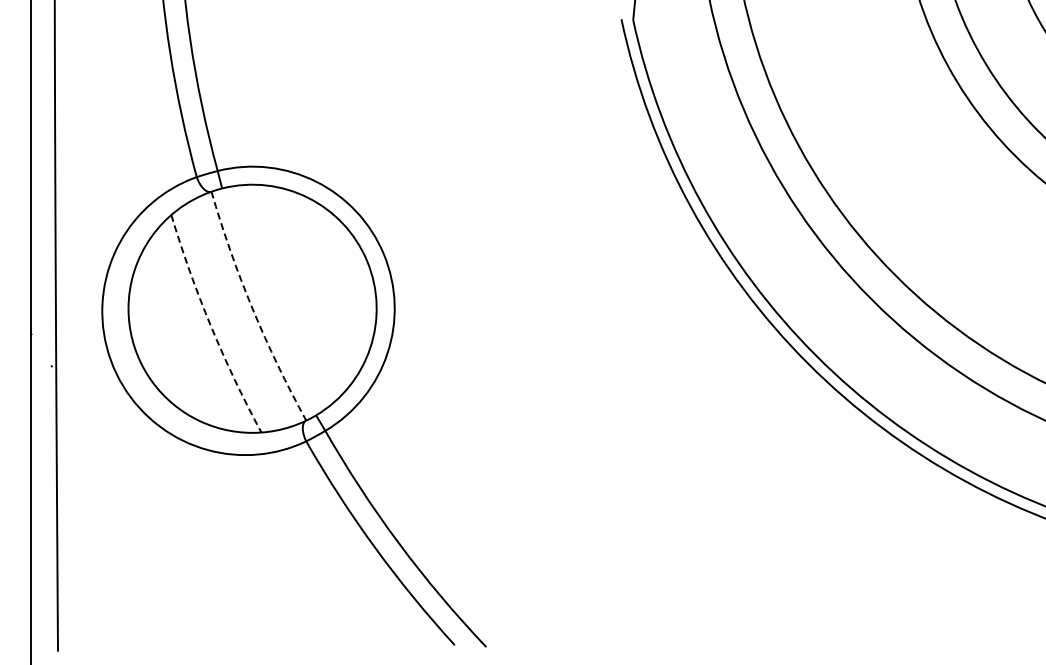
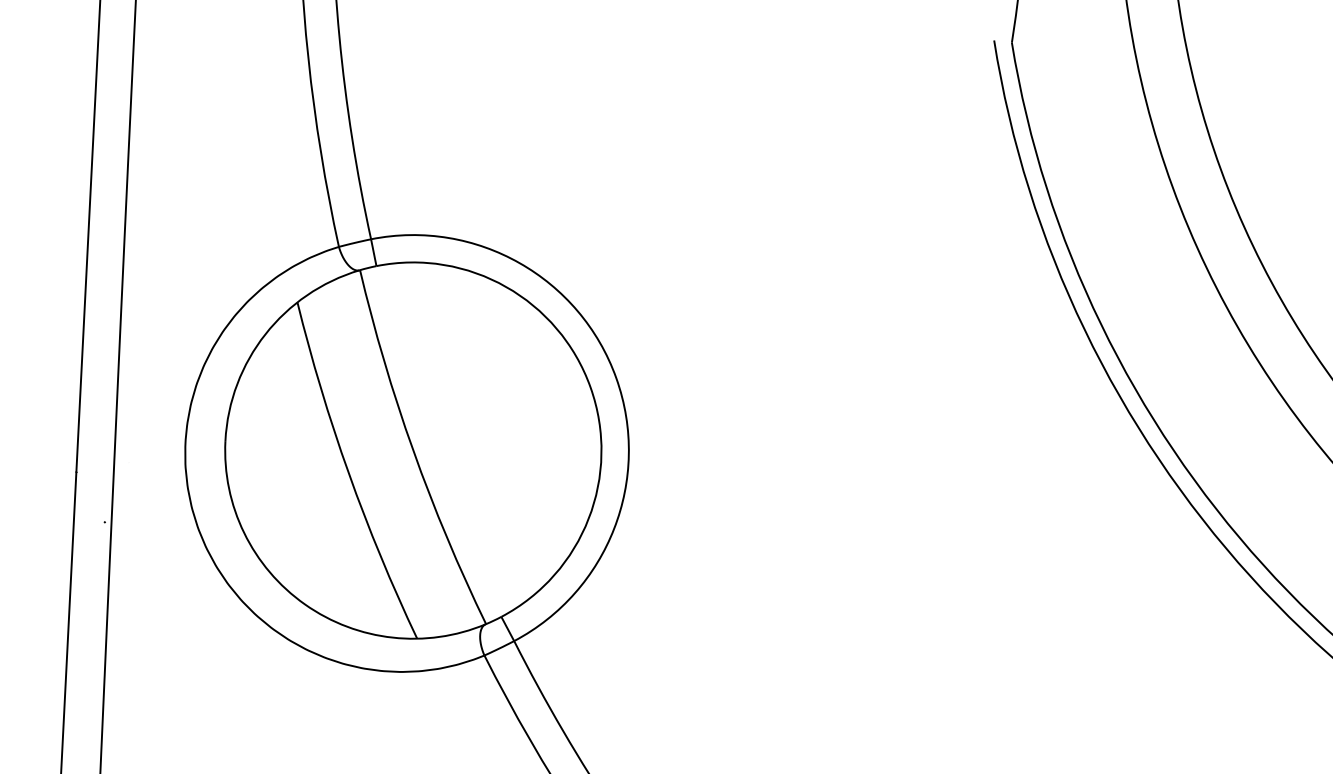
arc: (252, 308) -> (413, 450), dashed -> solid
arc: (210, 326) -> (348, 474), dashed -> solid

